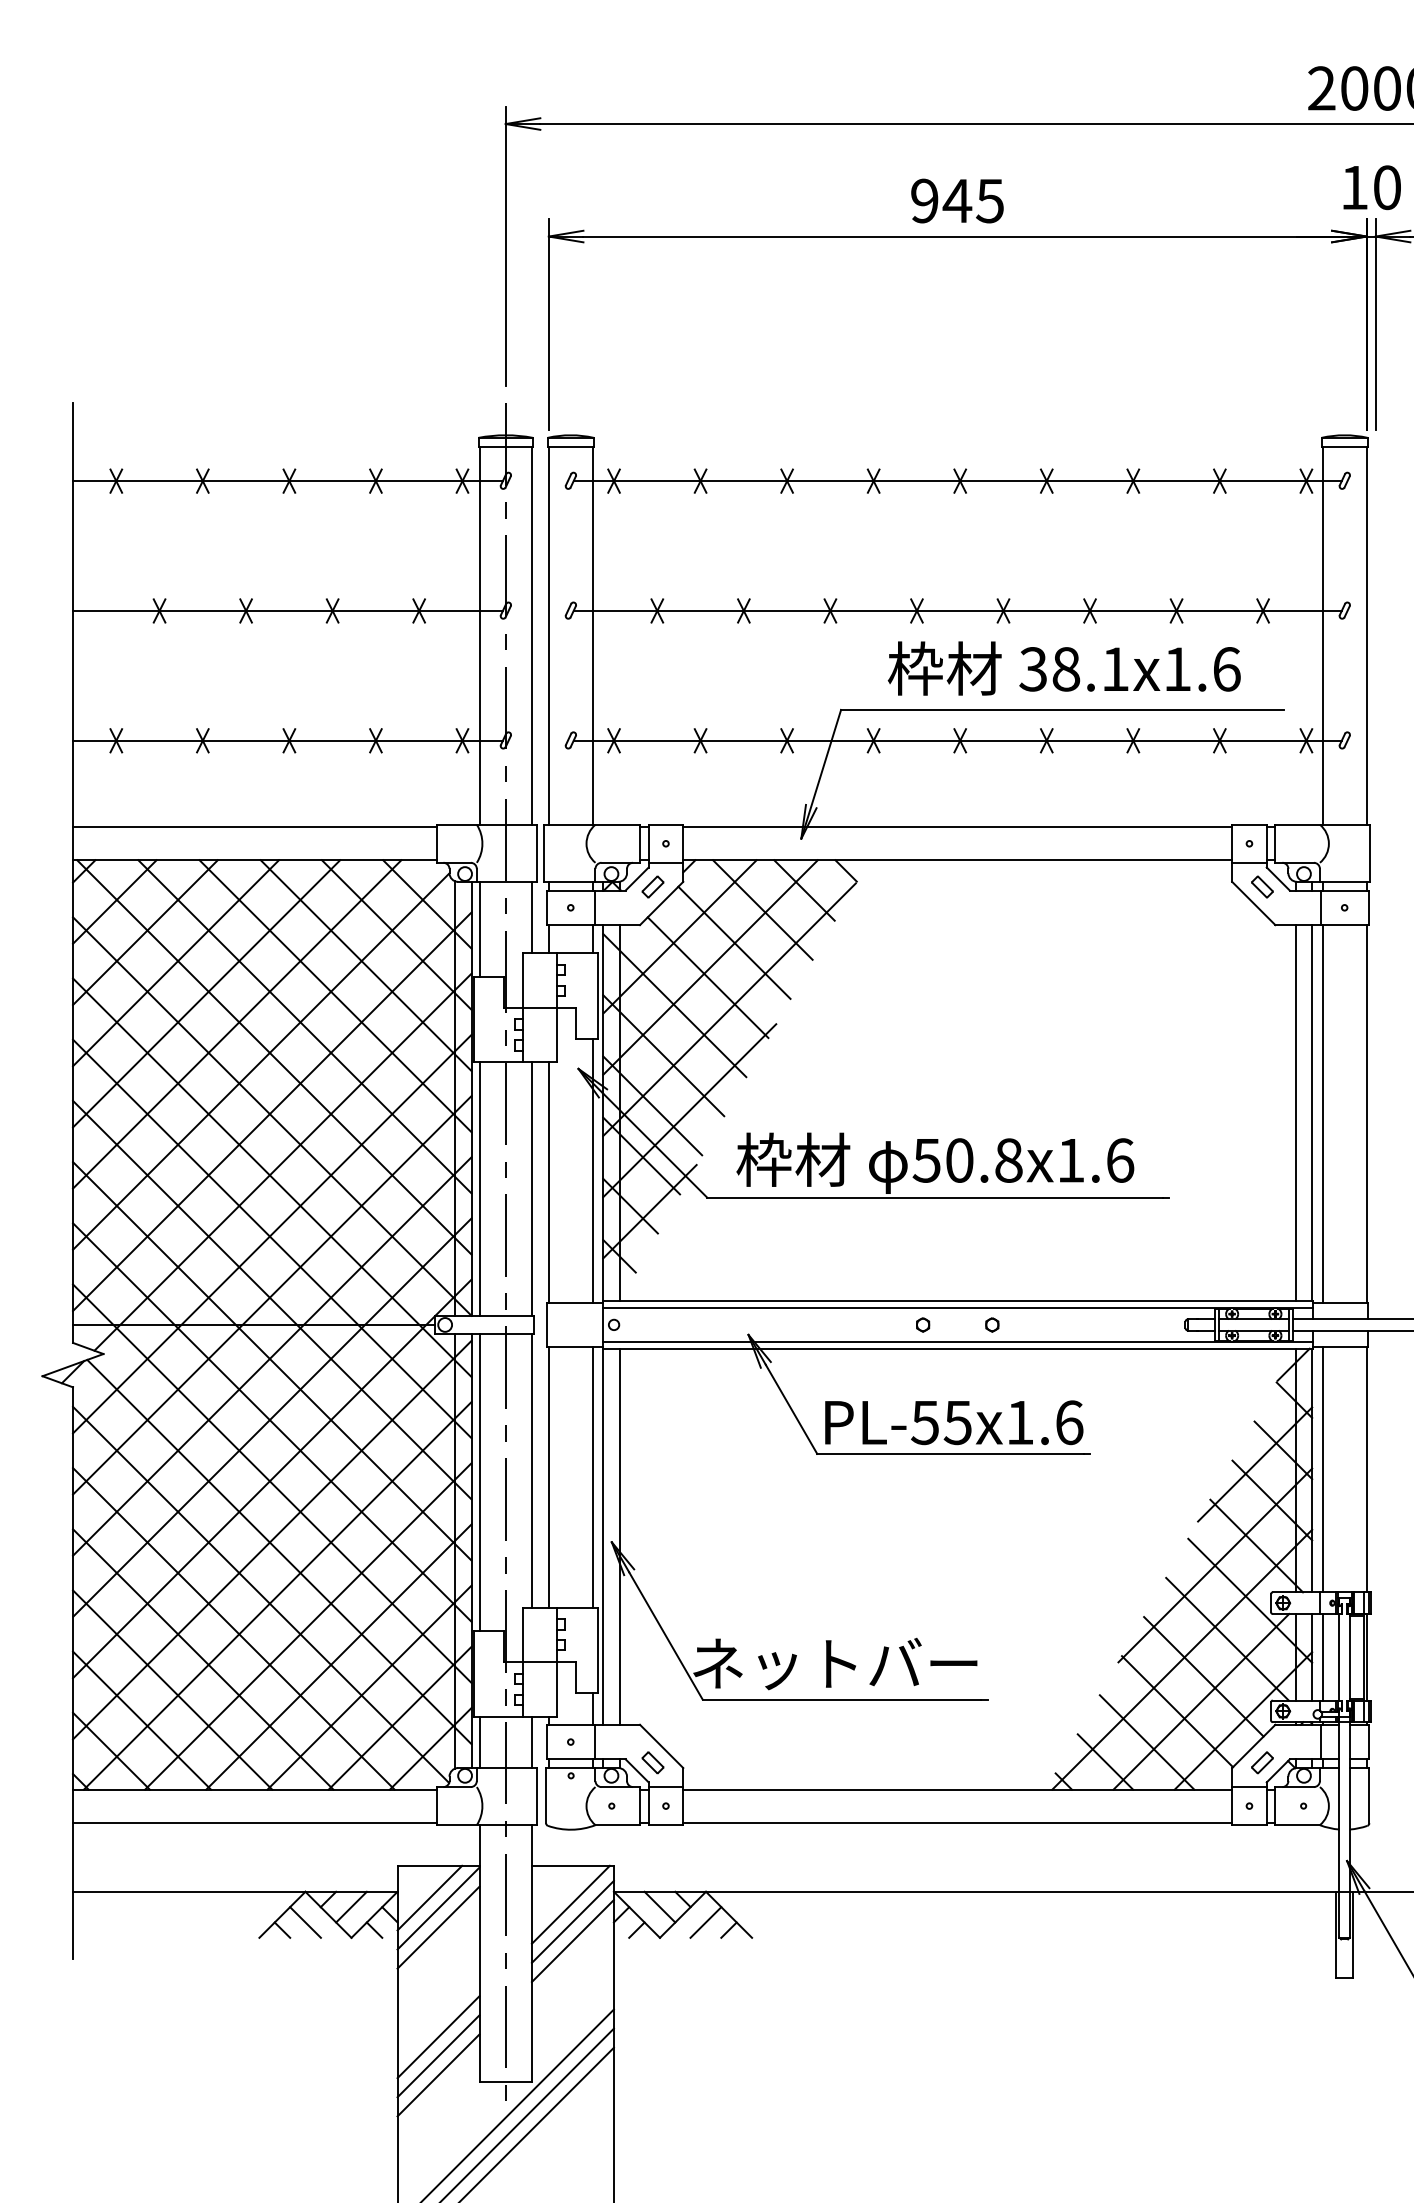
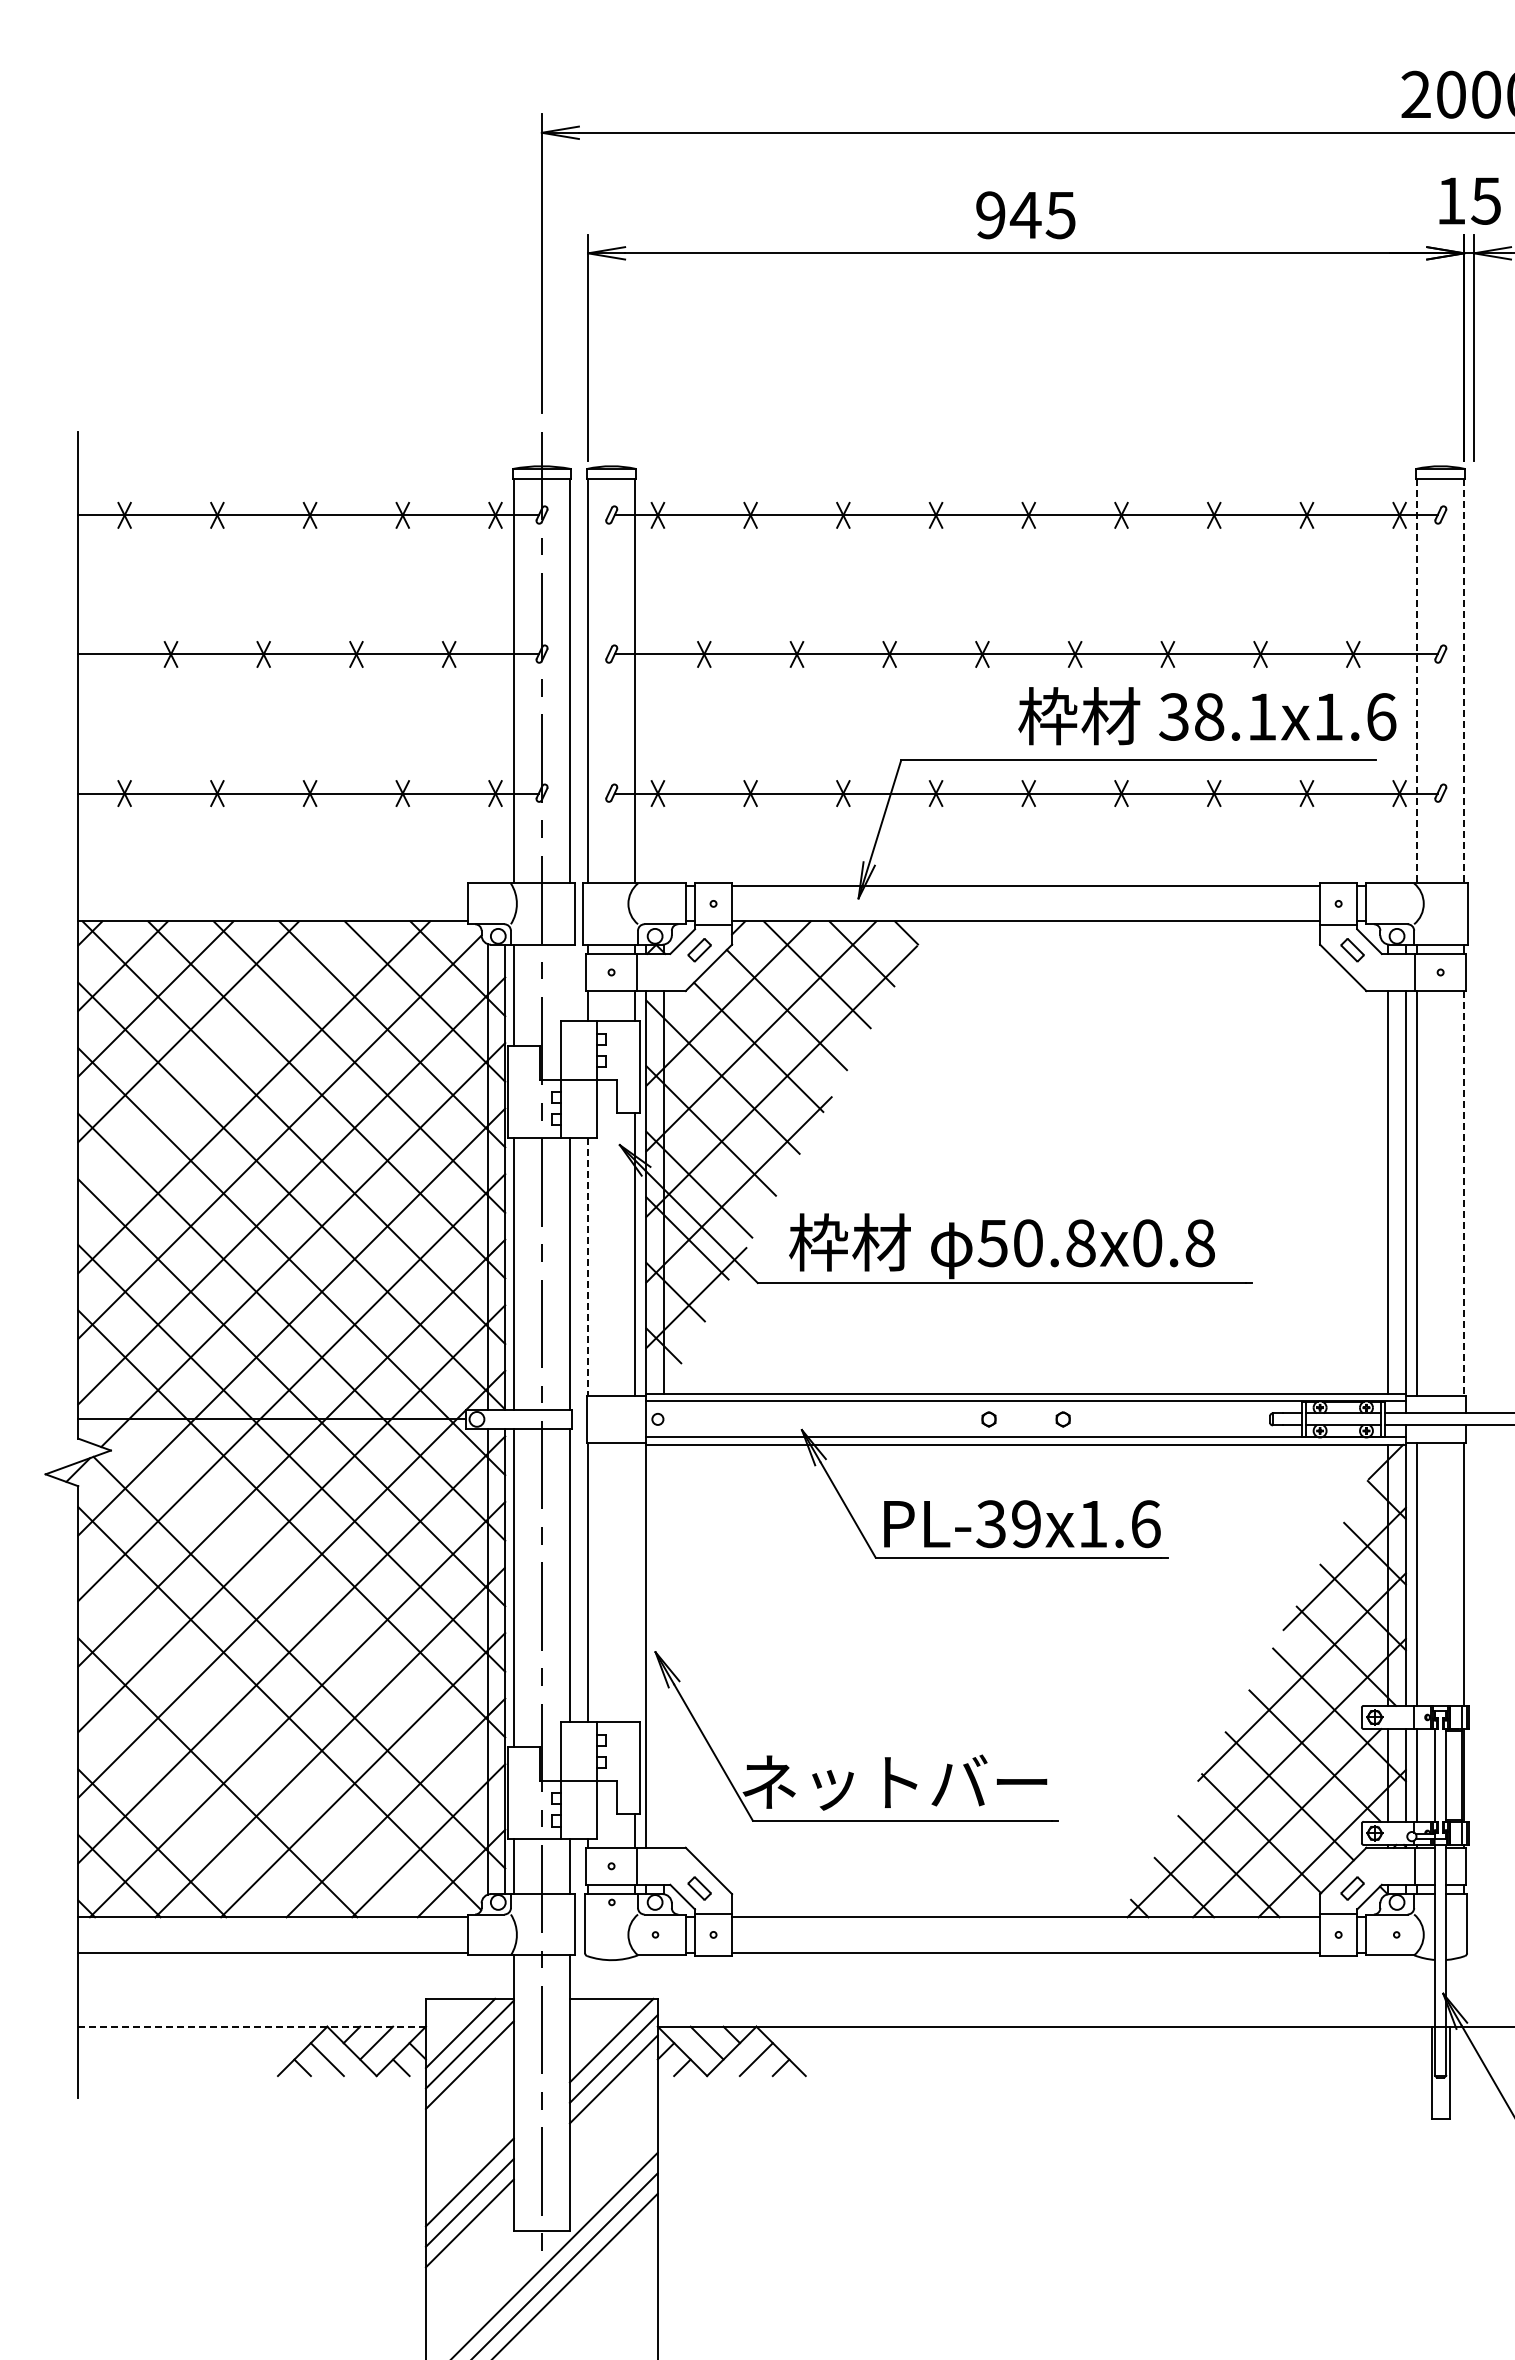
text: (1386, 187) -> (1485, 200), 10 -> 15
line: (1323, 636) -> (1417, 681), solid -> dashed
line: (1366, 636) -> (1464, 681), solid -> dashed
text: (1064, 668) -> (1207, 716), moved
line: (254, 827) -> (272, 886), removed
line: (531, 917) -> (569, 982), removed
line: (206, 993) -> (221, 1064), removed
line: (1366, 1114) -> (1464, 1193), solid -> dashed
text: (1096, 1160) -> (1174, 1243), 50.8x1.6 -> 50.8x0.8
line: (549, 1183) -> (588, 1267), solid -> dashed
text: (941, 1423) -> (1008, 1524), PL-55x1.6 -> PL-39x1.6
line: (593, 1477) -> (635, 1582), removed
line: (272, 1483) -> (291, 1589), removed
line: (619, 1535) -> (663, 1645), removed
line: (233, 1628) -> (250, 1744), removed
line: (172, 1690) -> (184, 1810), removed
line: (235, 1891) -> (252, 2026), solid -> dashed

